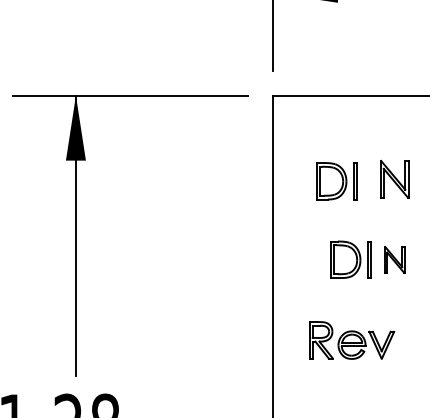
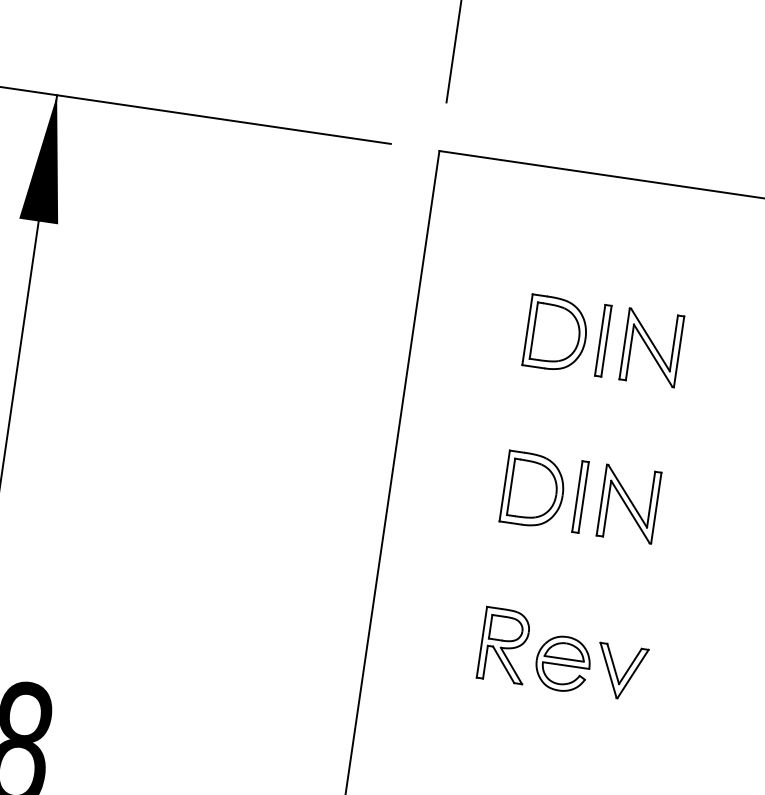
part: (336, 181) -> (566, 335), moved
part: (394, 259) -> (629, 503), size x1.43
part: (352, 340) -> (565, 654), moved

